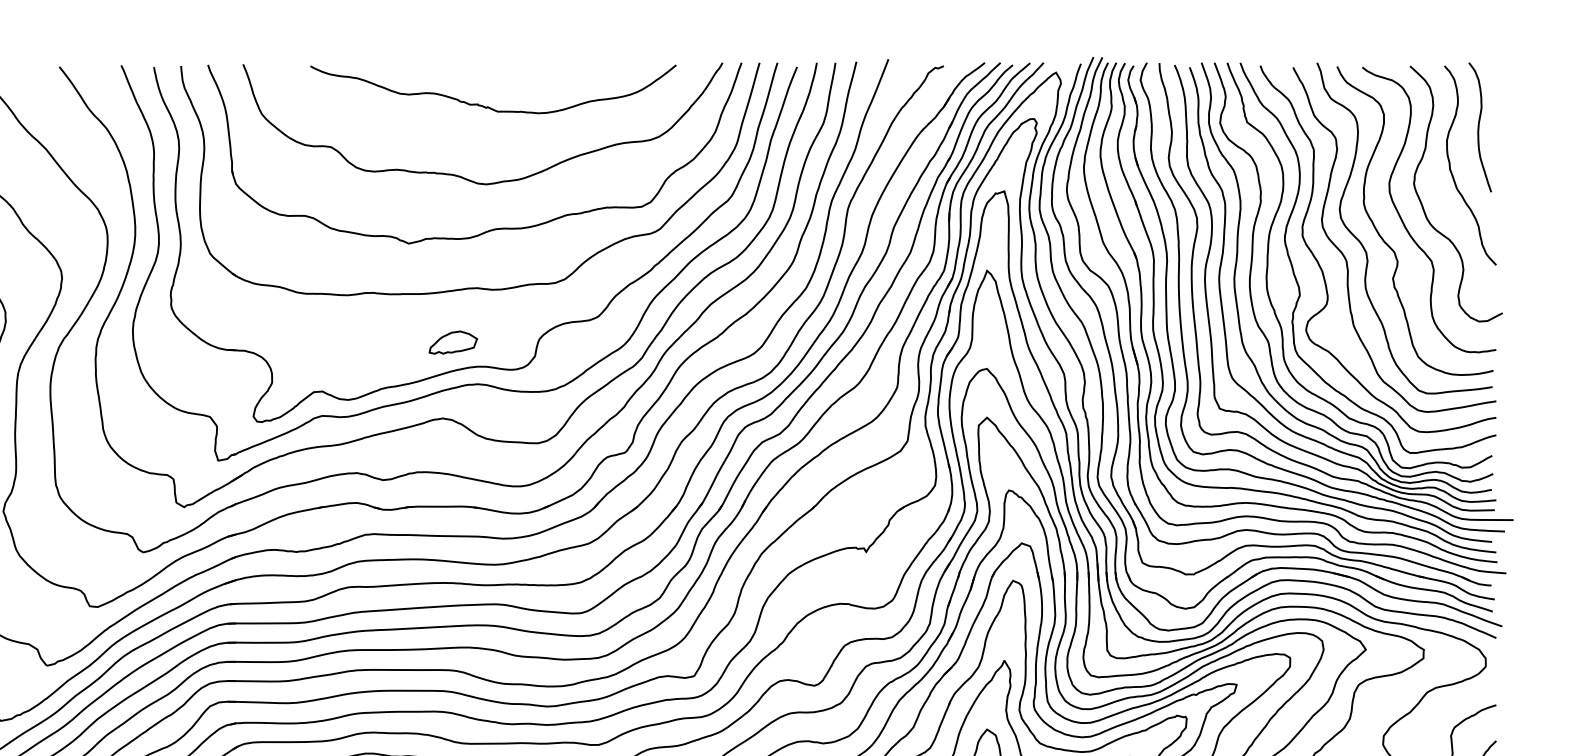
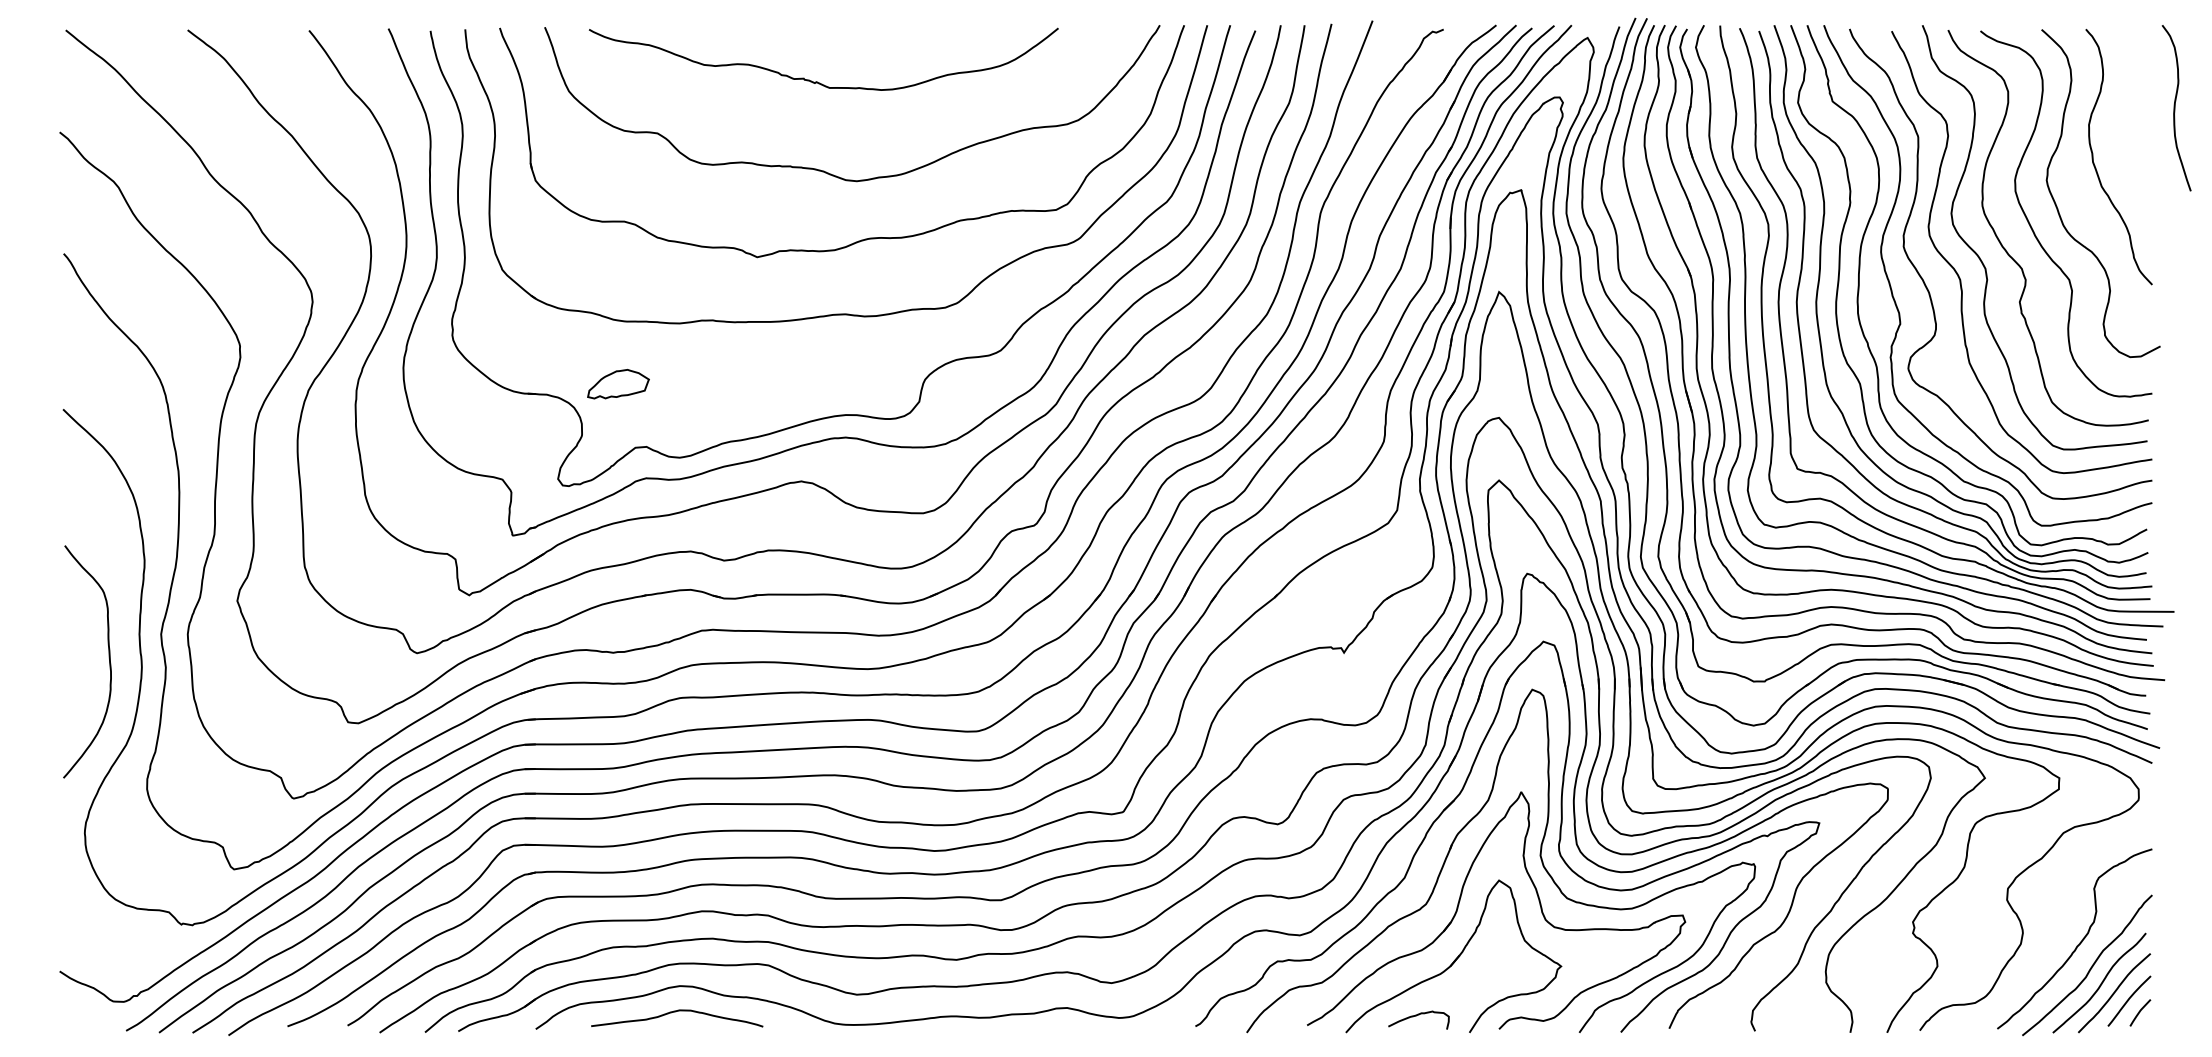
curve: (488, 106) -> (817, 81), moved
curve: (1479, 127) -> (2175, 108), moved
part: (453, 342) -> (618, 384), moved

